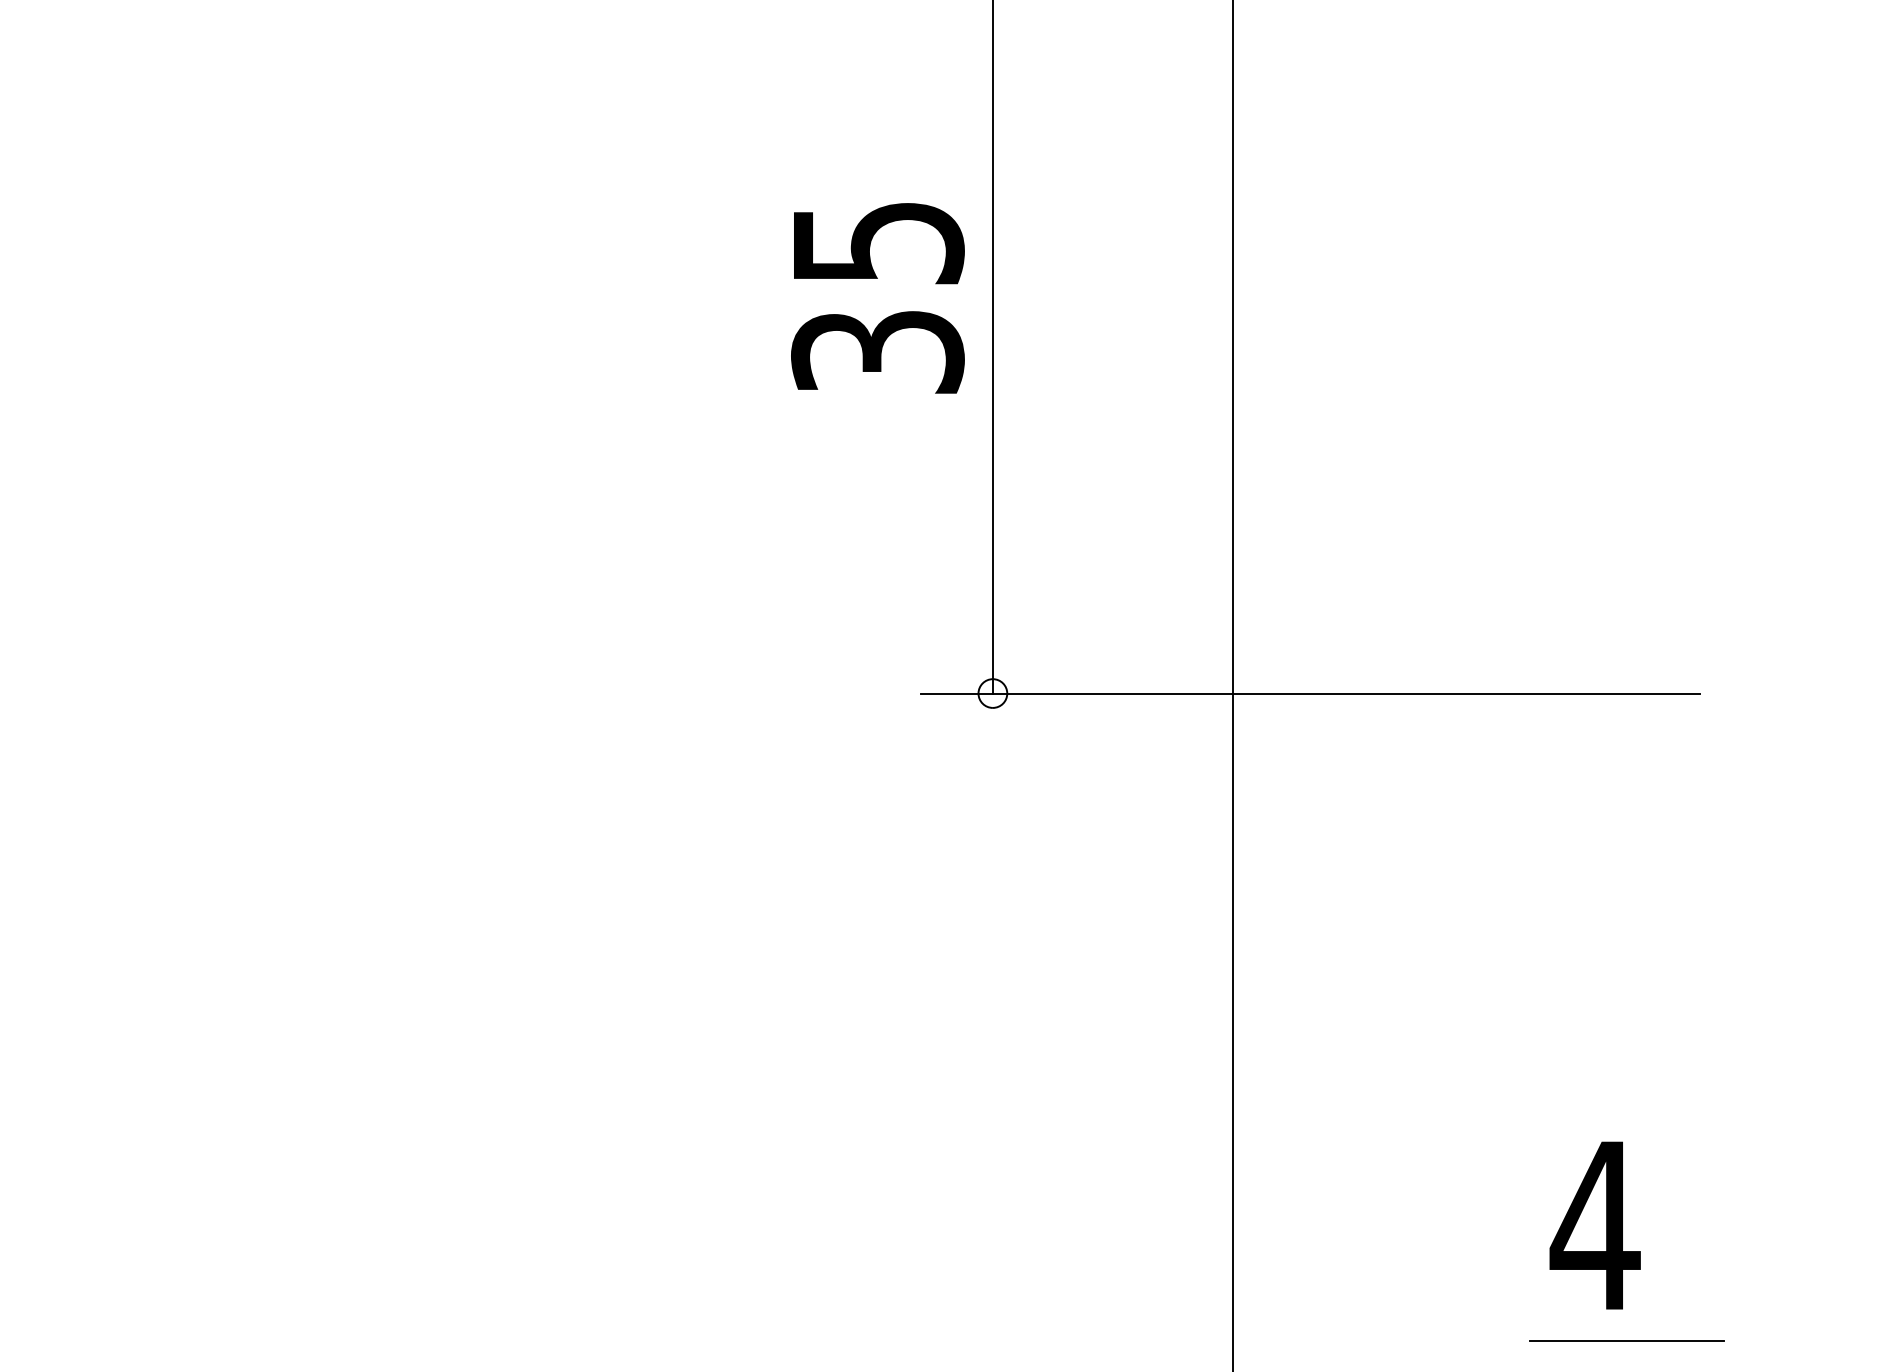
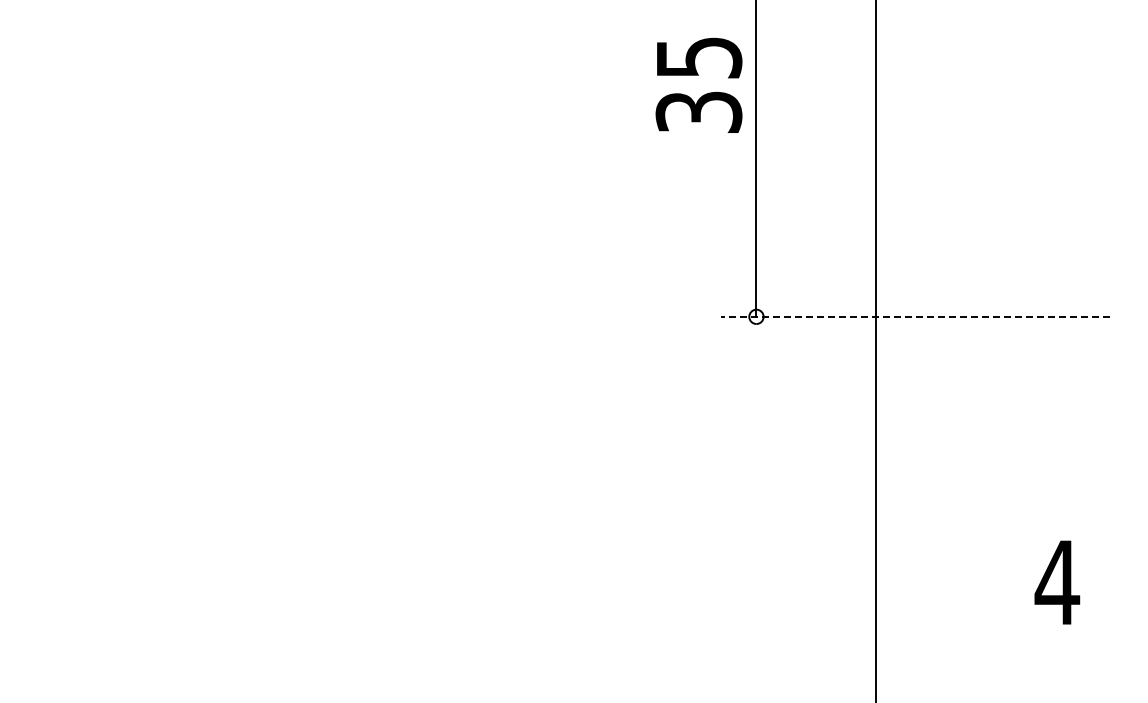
text: (876, 296) -> (698, 84), moved
line: (1311, 692) -> (915, 316), solid -> dashed
line: (1625, 1341) -> (1072, 640), removed

